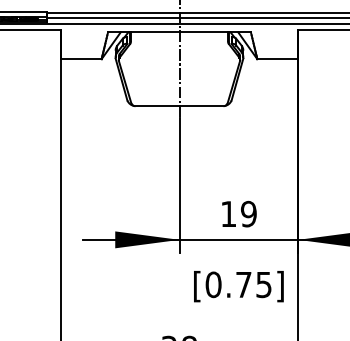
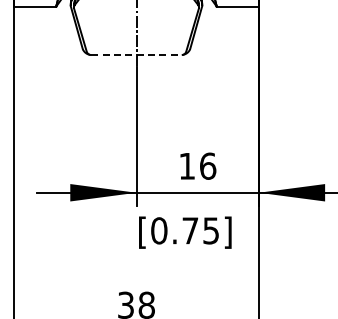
line: (179, 106) -> (136, 55), solid -> dashed
text: (248, 213) -> (207, 165), 19 -> 16
text: (238, 286) -> (184, 232), moved

